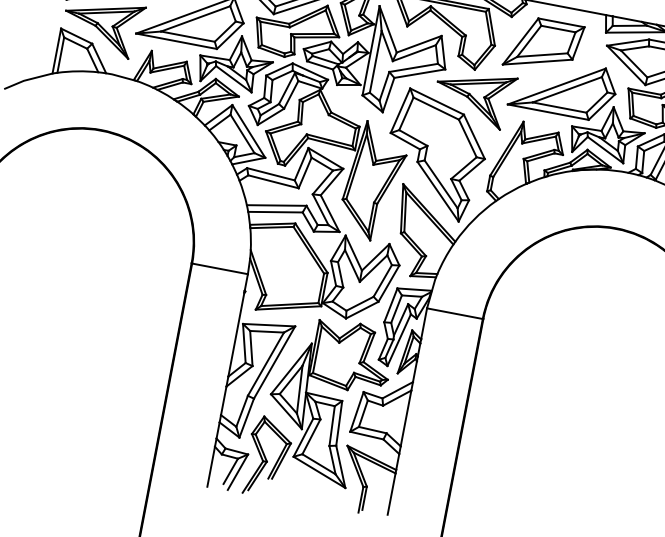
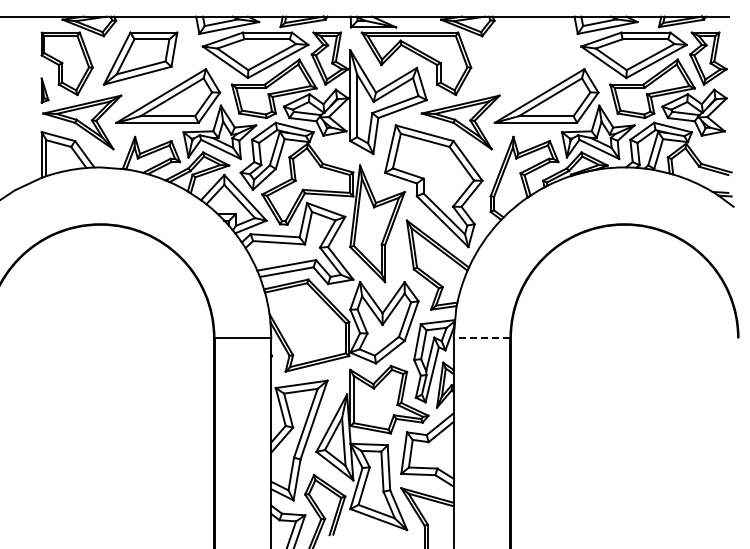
part: (543, 45) -> (518, 58), removed
line: (454, 313) -> (481, 338), solid -> dashed

